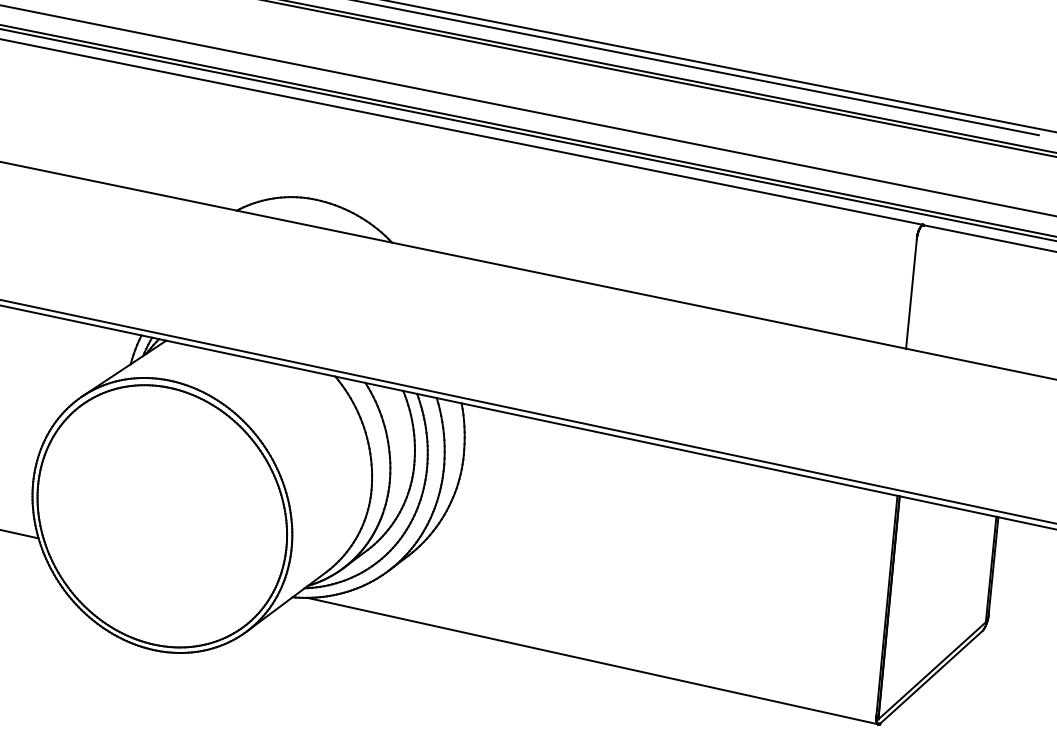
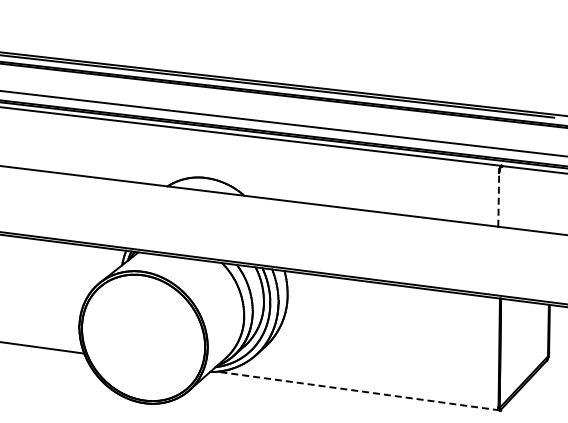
line: (911, 293) -> (498, 199), solid -> dashed
line: (592, 661) -> (358, 391), solid -> dashed

